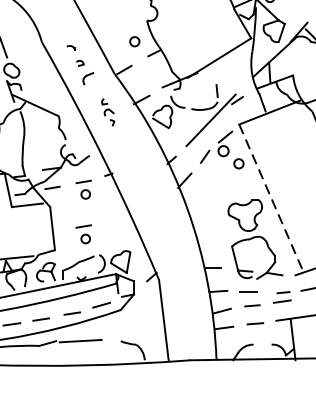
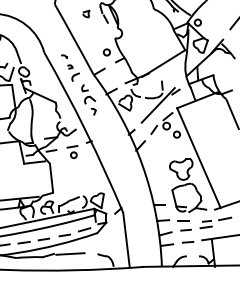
part: (107, 111) -> (88, 99), size x1.67
line: (272, 199) -> (199, 158), dashed -> solid
part: (83, 234) -> (72, 182), removed

